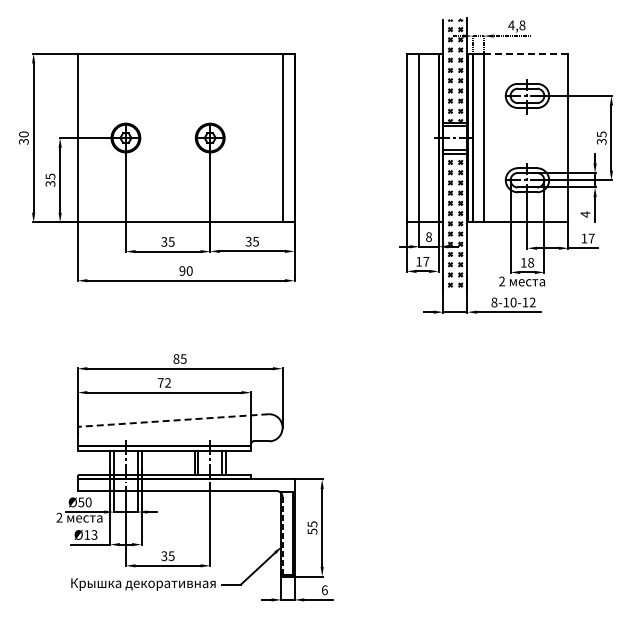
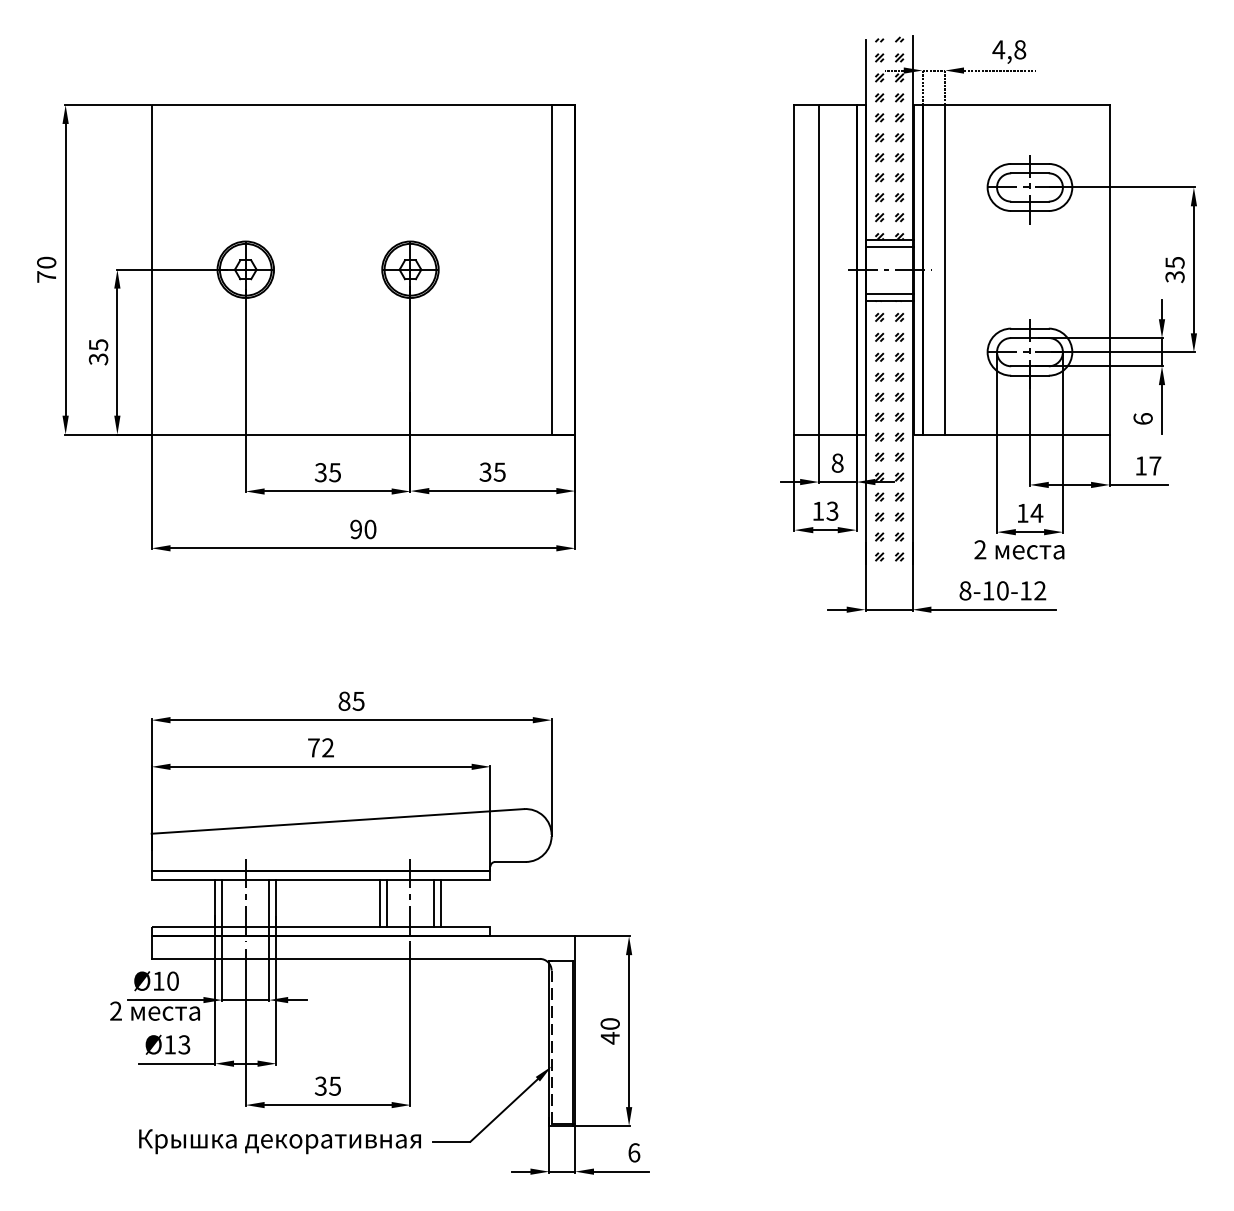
line: (526, 53) -> (1028, 104), dashed -> solid
text: (23, 141) -> (45, 276), 30 -> 70
text: (585, 214) -> (1143, 419), 4 -> 6
text: (426, 261) -> (832, 510), 17 -> 13
text: (530, 262) -> (1035, 512), 18 -> 14
line: (173, 420) -> (338, 821), dashed -> solid
text: (81, 502) -> (159, 981), Ø50 -> Ø10
text: (312, 527) -> (610, 1030), 55 -> 40

